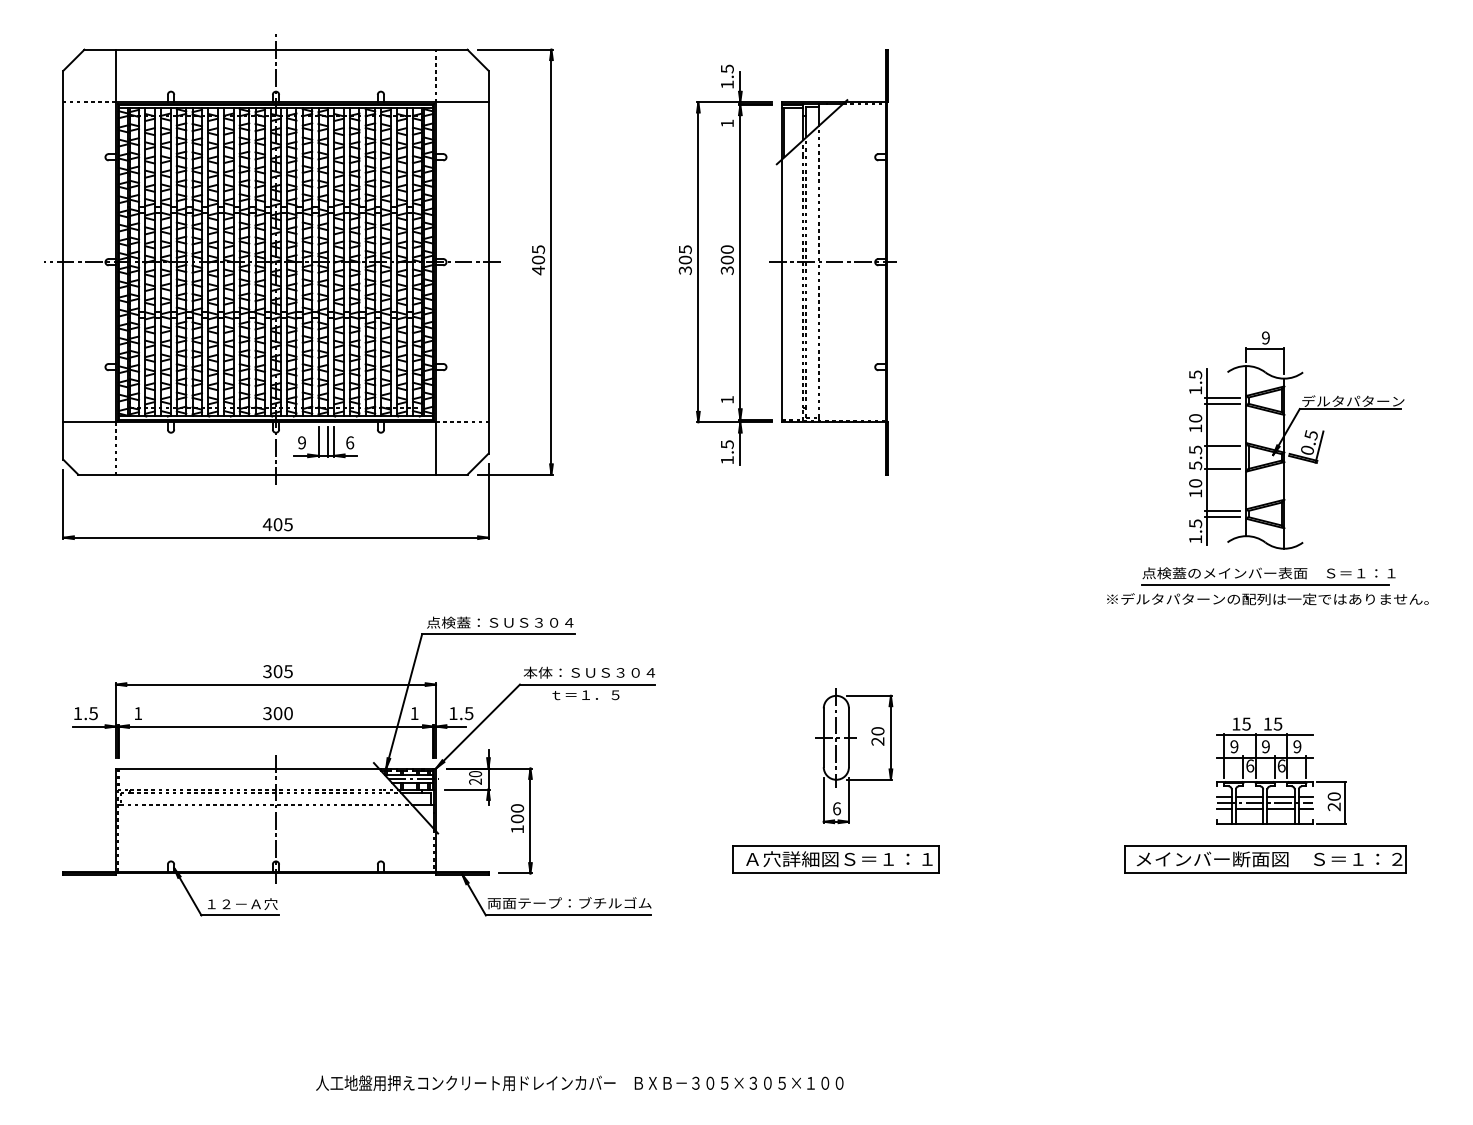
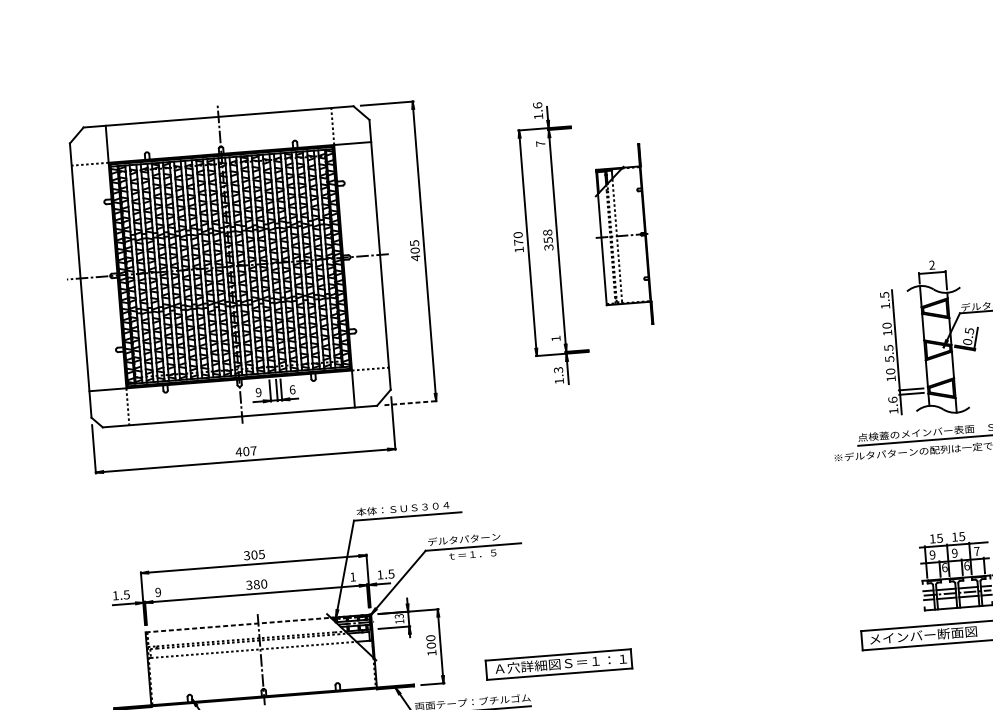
text: (726, 68) -> (537, 105), 1.5 -> 1.6
text: (727, 123) -> (540, 143), 1 -> 7
text: (726, 254) -> (547, 236), 300 -> 358
text: (684, 259) -> (518, 242), 305 -> 170
part: (832, 262) -> (622, 236), size x0.6
text: (1265, 338) -> (931, 265), 9 -> 2
line: (1222, 397) -> (904, 309), removed
line: (1222, 403) -> (905, 313), removed
text: (726, 444) -> (557, 370), 1.5 -> 1.3
line: (1222, 445) -> (907, 343), removed
line: (1222, 468) -> (908, 359), removed
line: (515, 474) -> (410, 402), solid -> dashed
text: (1195, 523) -> (892, 399), 1.5 -> 1.6
text: (288, 524) -> (253, 450), 405 -> 407
text: (500, 622) -> (408, 508), 点検蓋：ＳＵＳ３０４ -> 本体：ＳＵＳ３０４
text: (589, 672) -> (474, 538), 本体：ＳＵＳ３０４ -> デルタパターン
text: (138, 713) -> (158, 592), 1 -> 9
text: (277, 713) -> (256, 584), 300 -> 380
text: (1297, 746) -> (977, 551), 9 -> 7
part: (854, 756) -> (665, 582), removed
line: (247, 768) -> (238, 625), solid -> dashed
text: (475, 777) -> (399, 618), 20 -> 13
part: (835, 859) -> (558, 664), moved

